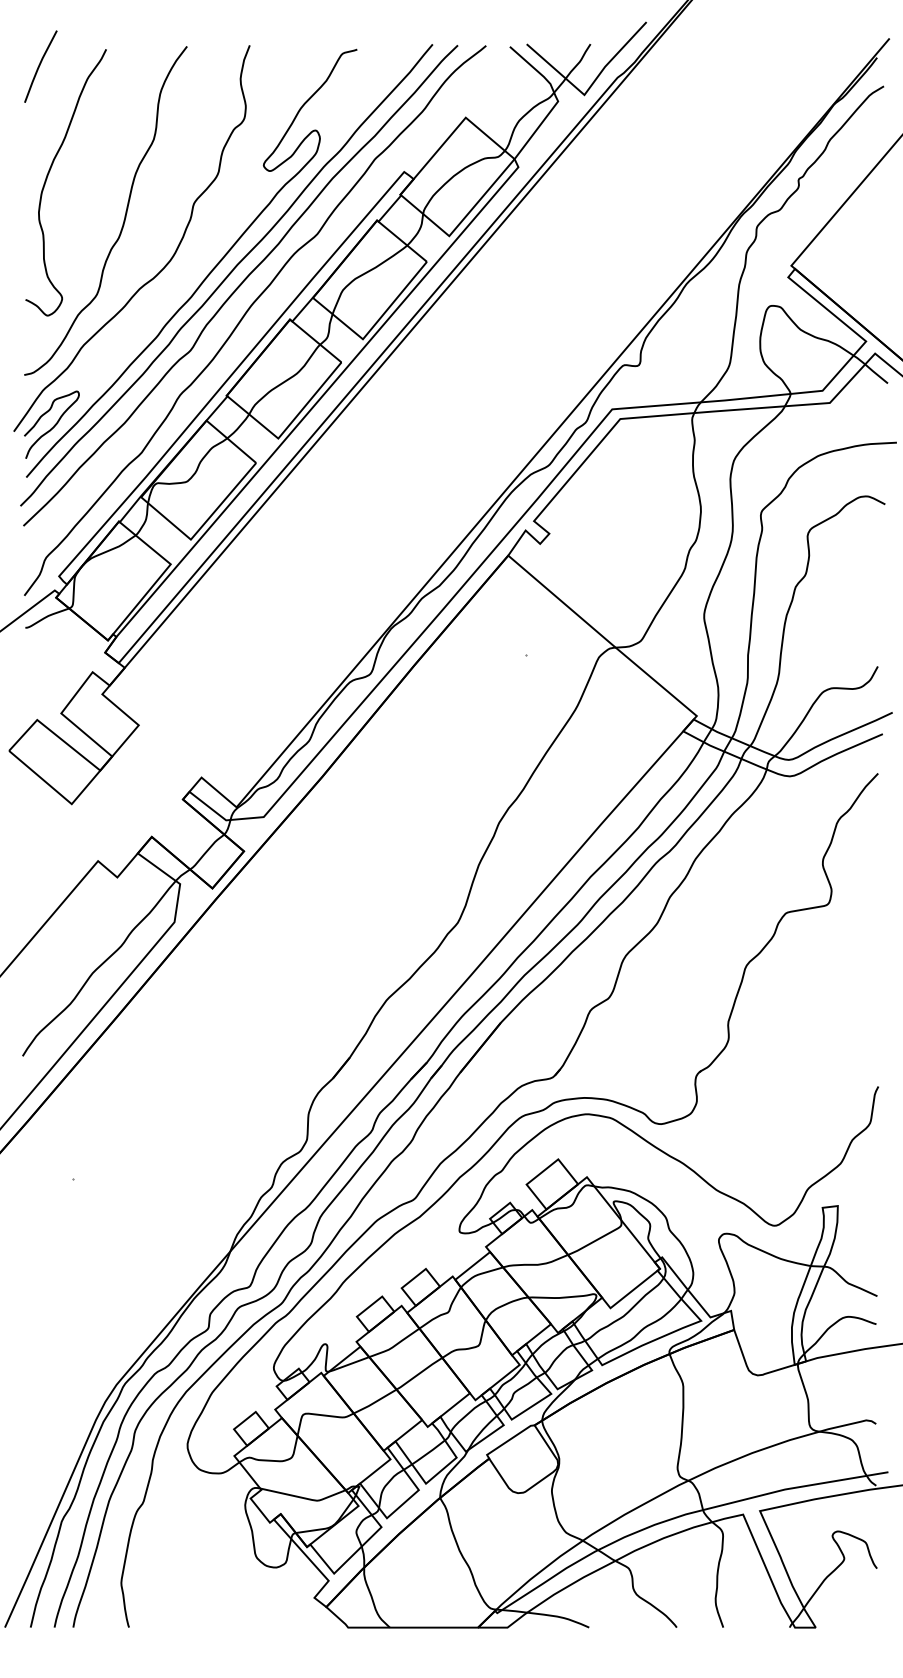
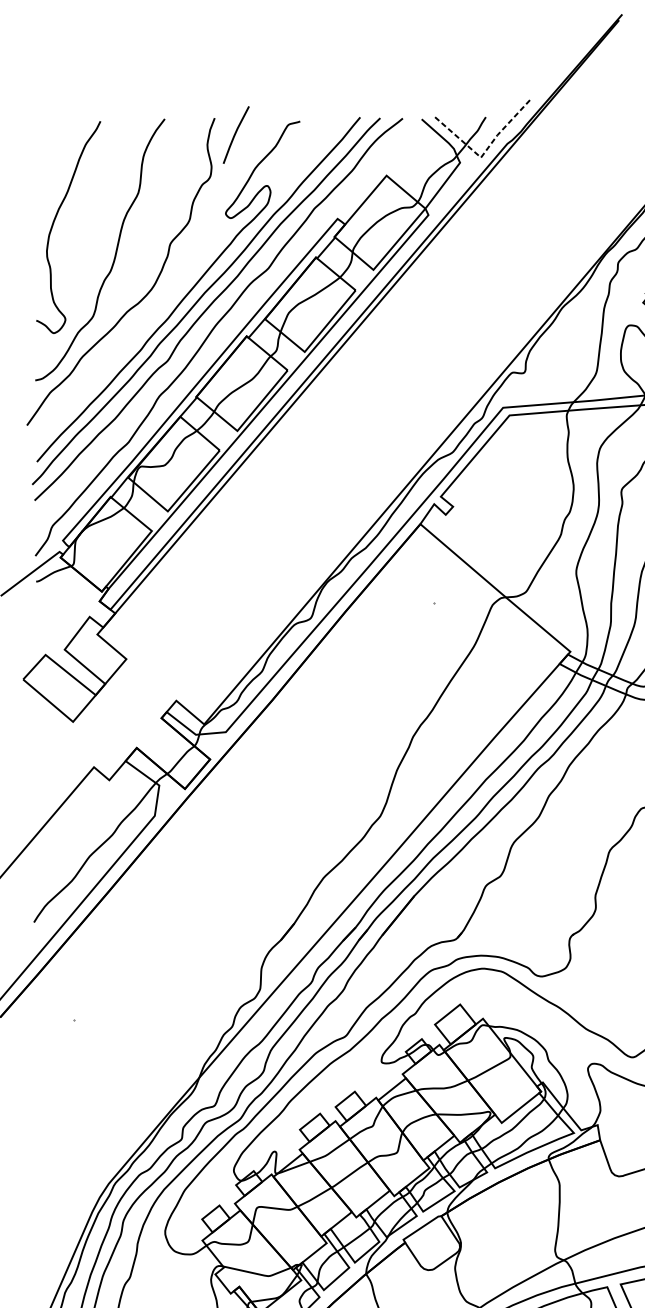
line: (40, 65) -> (235, 134), moved
line: (590, 86) -> (485, 150), solid -> dashed
curve: (53, 425) -> (58, 420), removed

